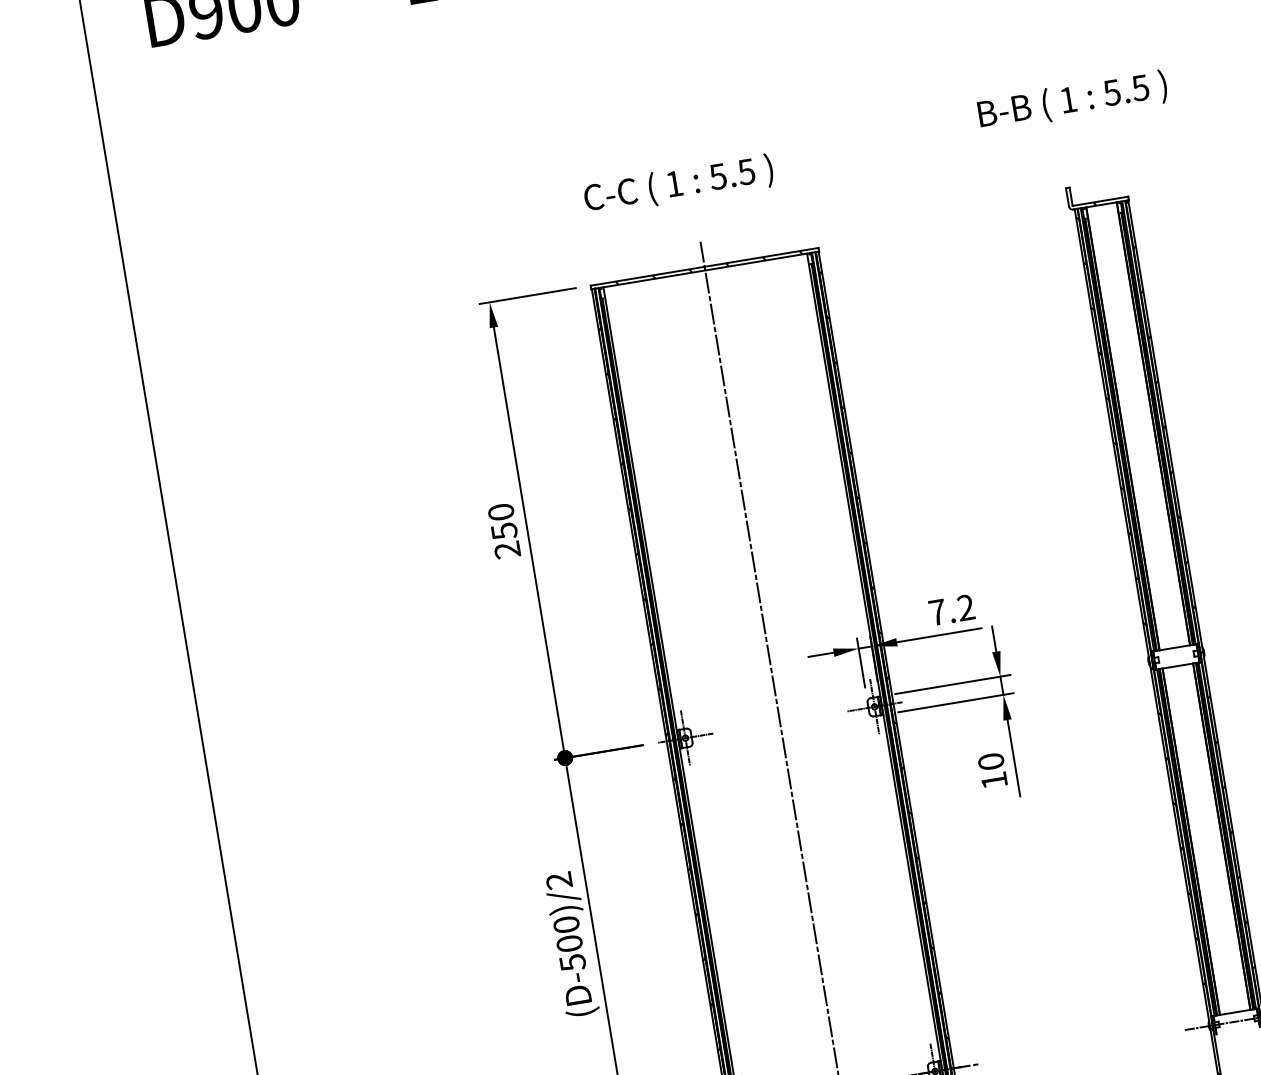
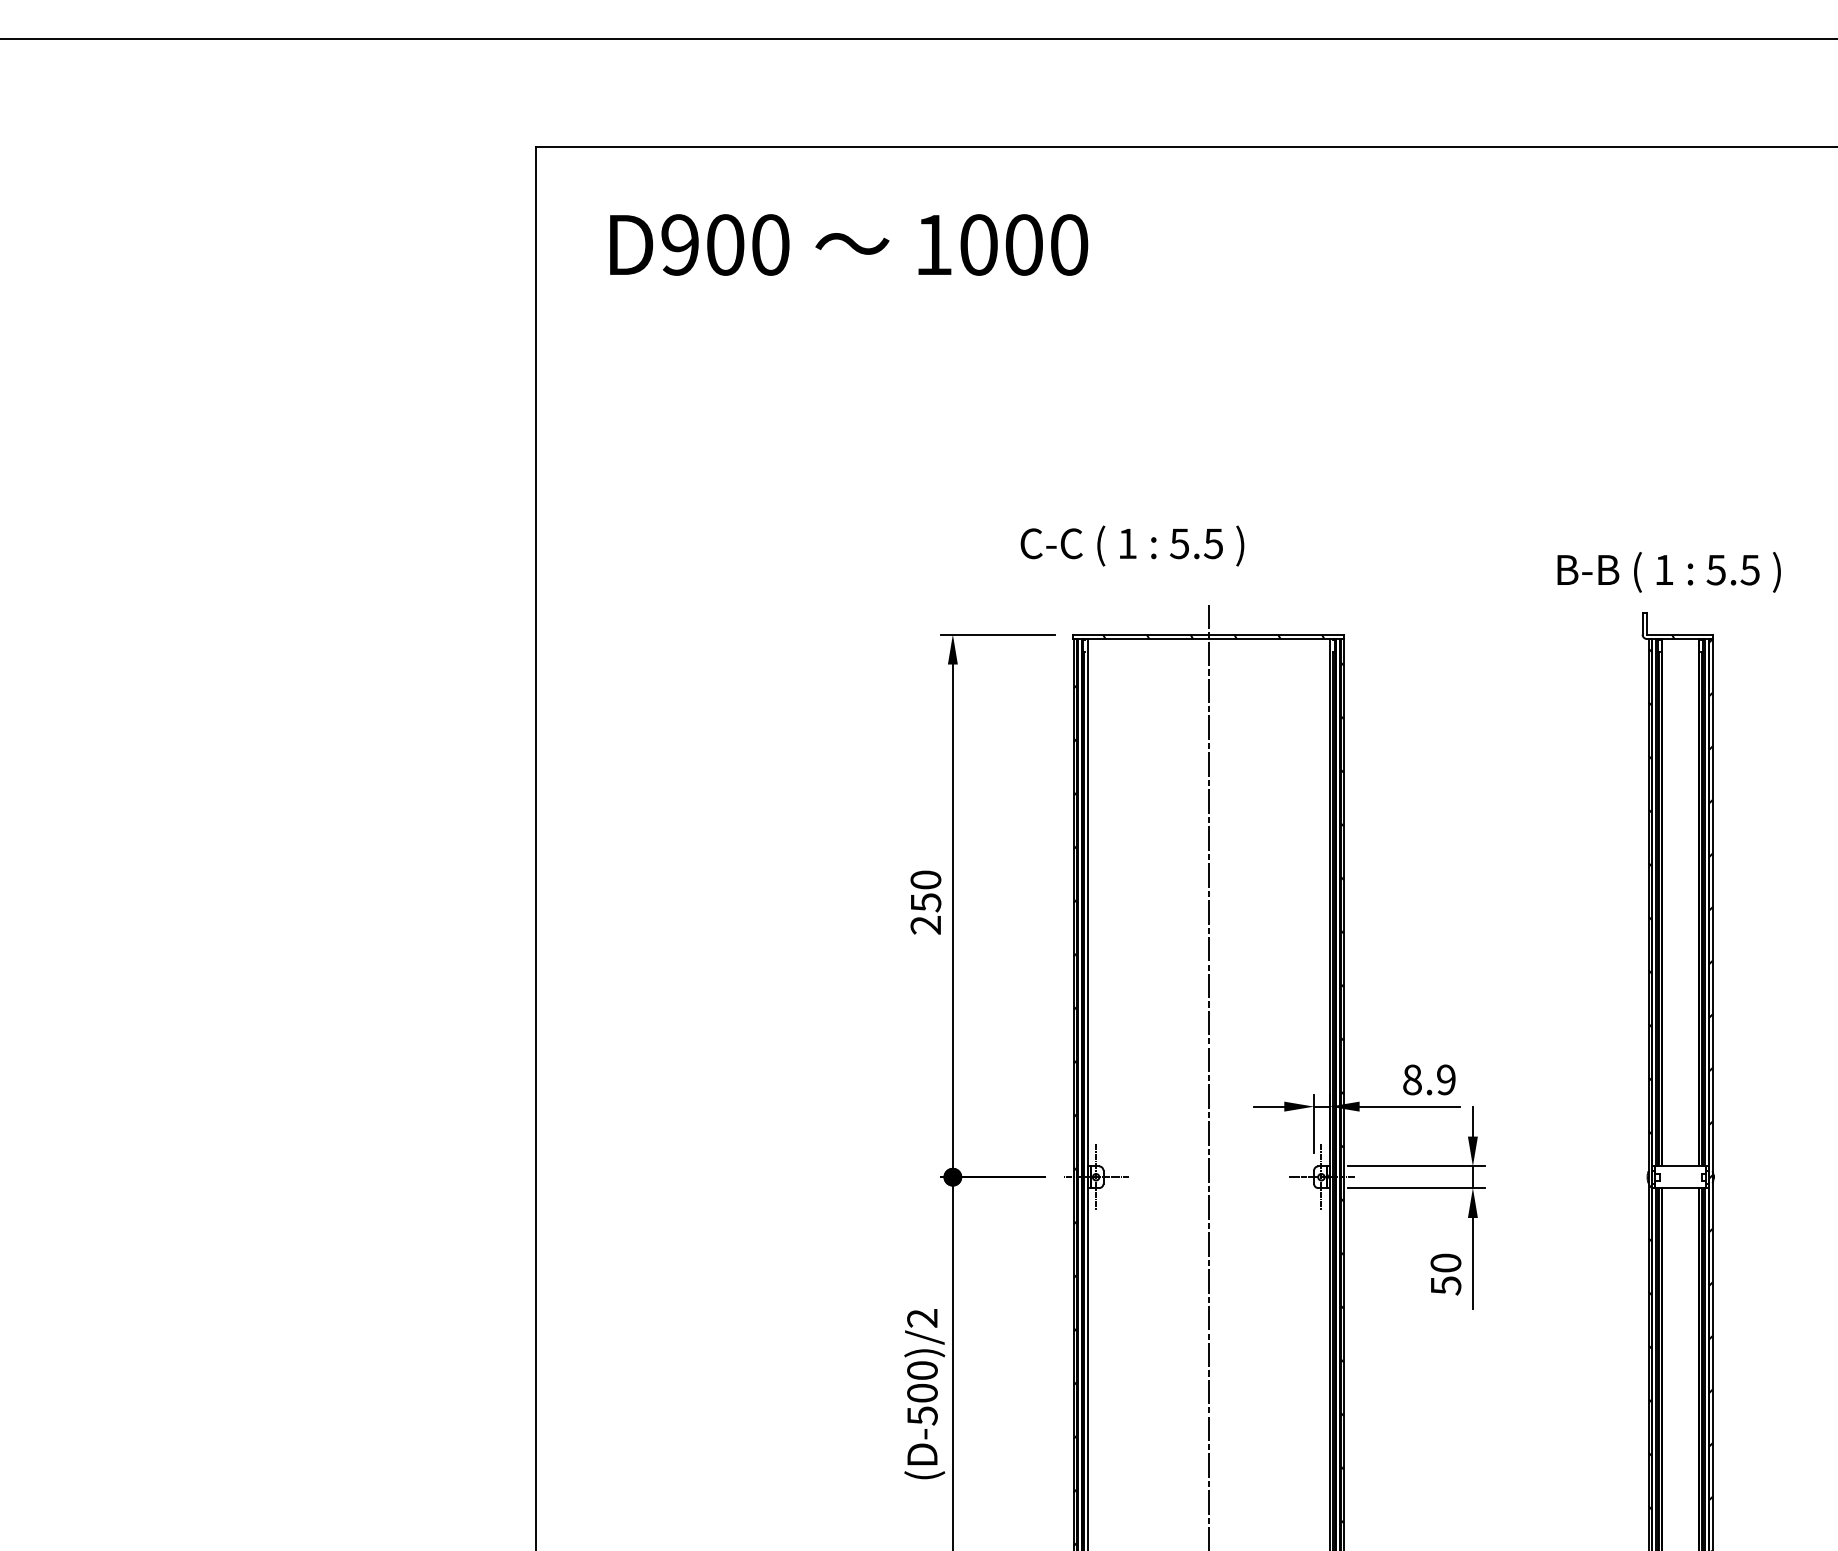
text: (1072, 101) -> (1668, 572), moved
text: (678, 184) -> (1132, 545), moved
text: (951, 609) -> (1429, 1079), 7.2 -> 8.9
text: (994, 780) -> (1446, 1285), 10 -> 50

